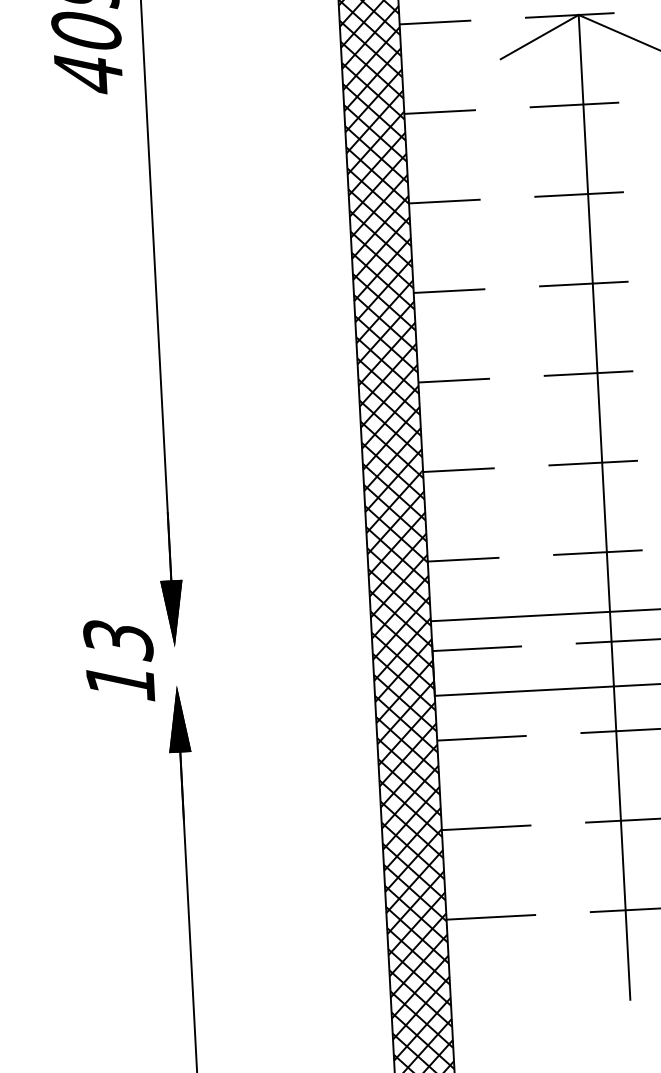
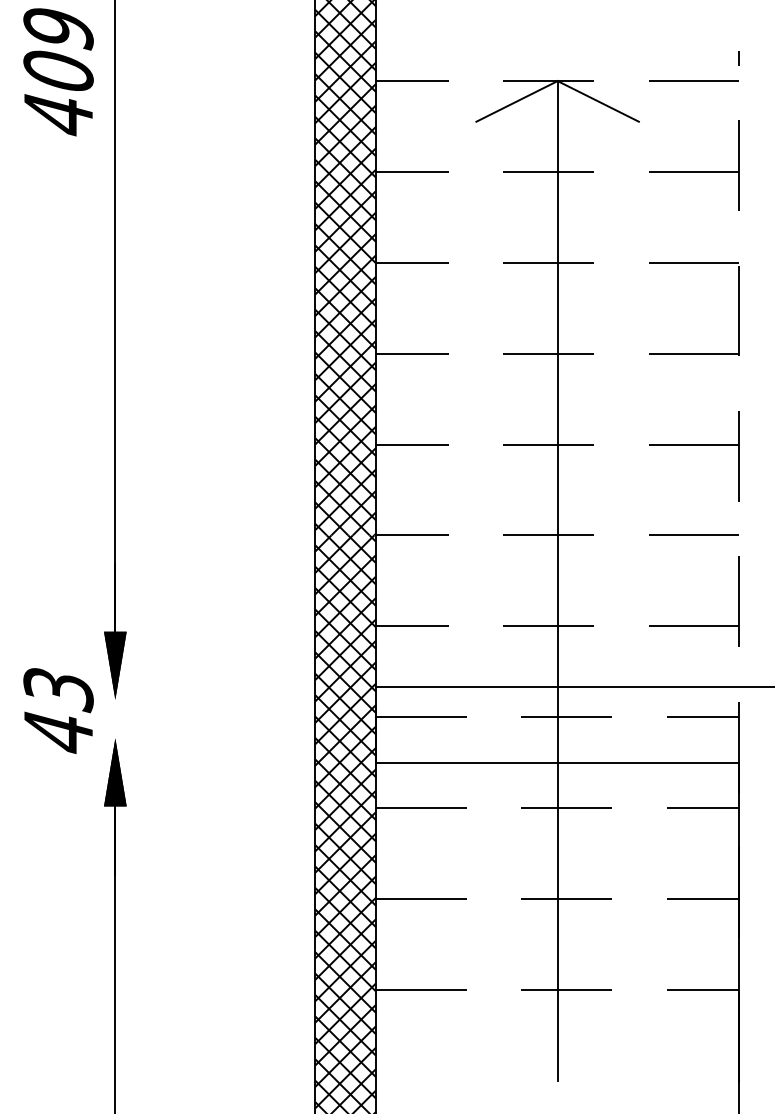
text: (120, 682) -> (58, 732), 13 -> 43

